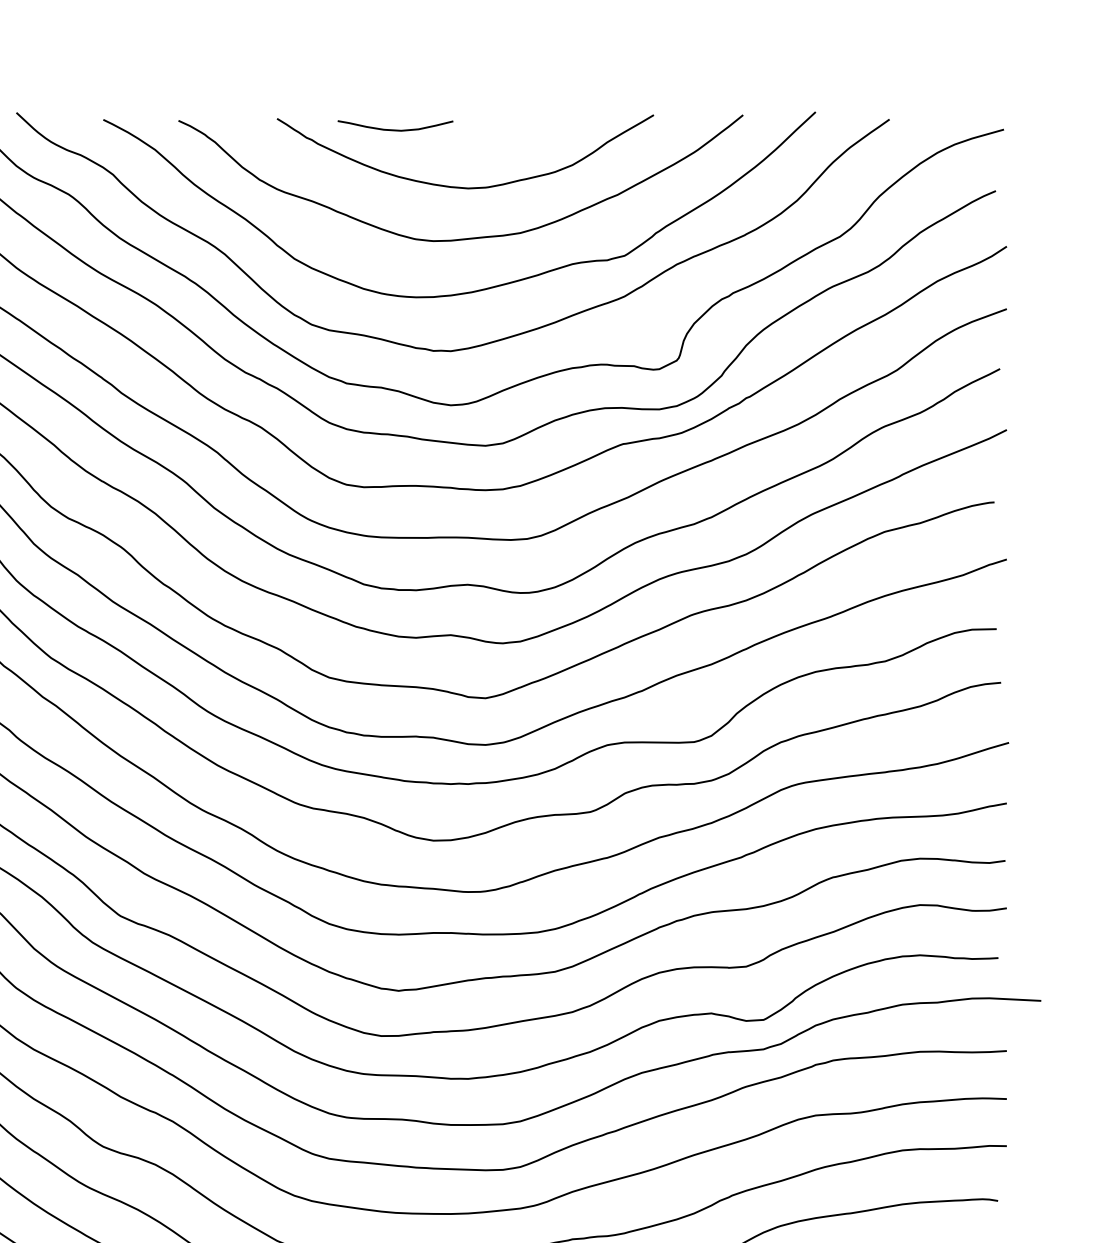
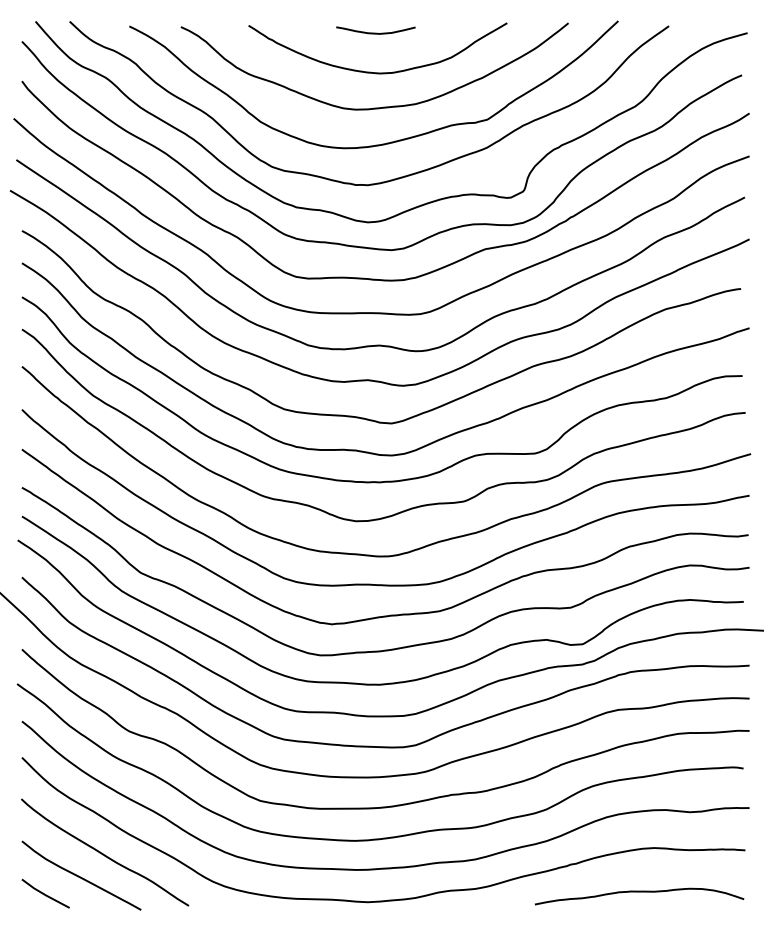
curve: (394, 128) -> (375, 32), moved

